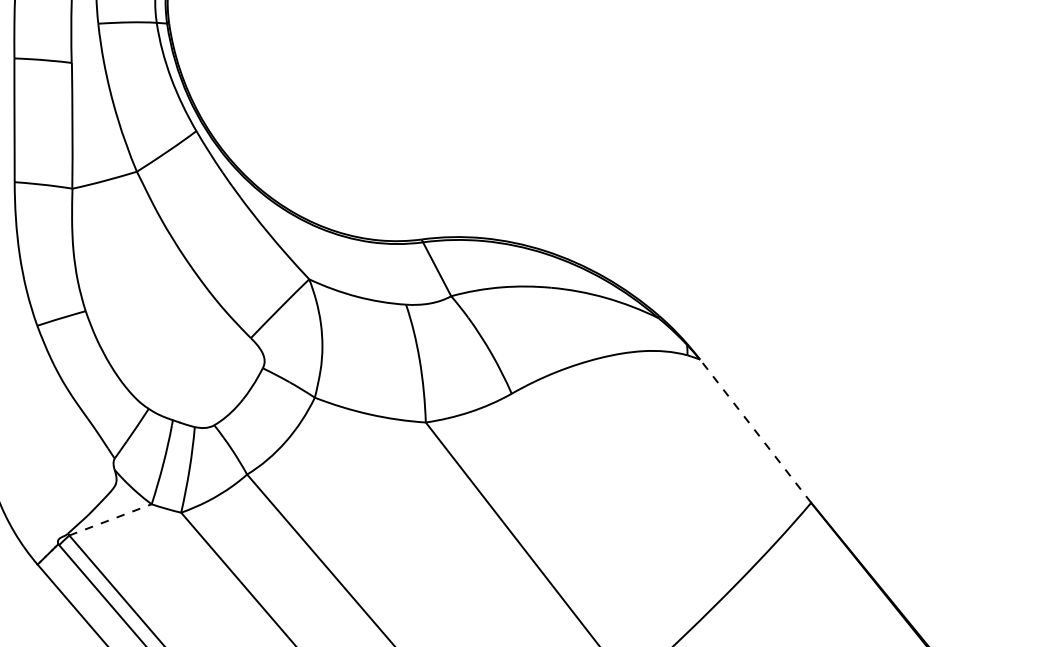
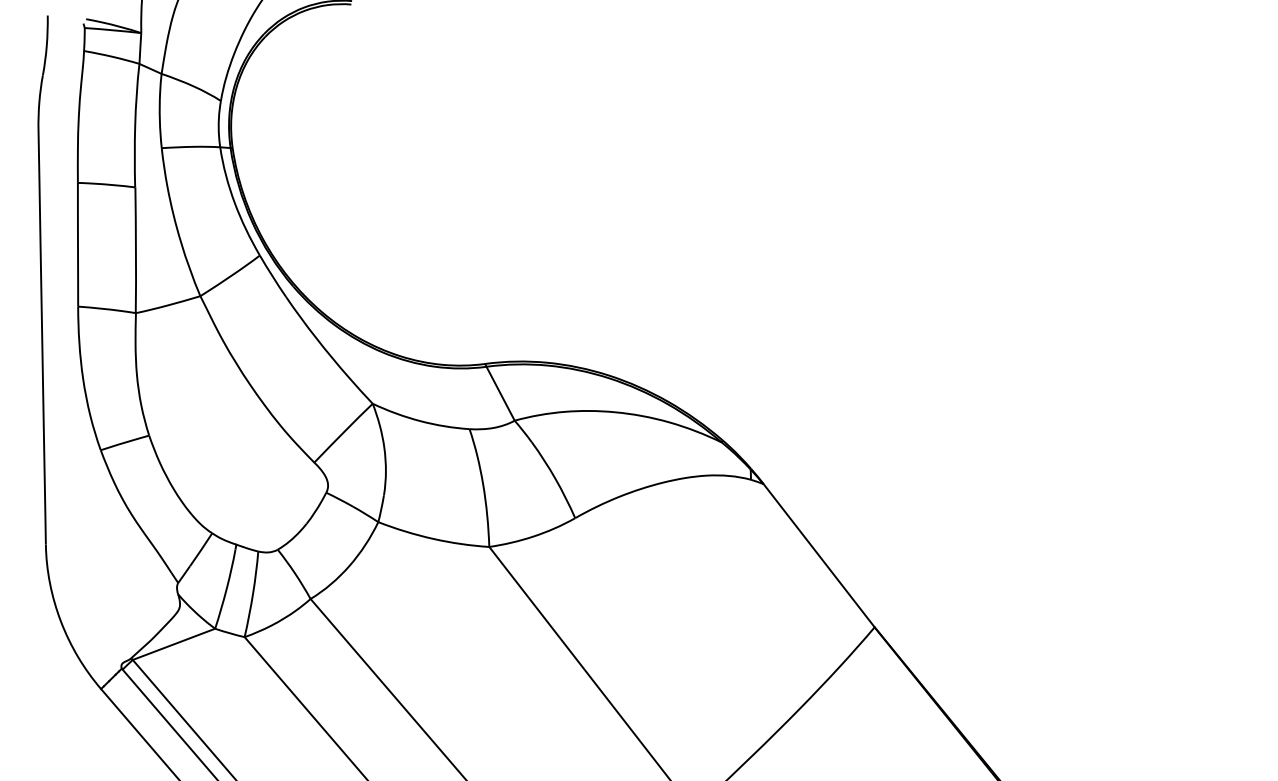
line: (756, 431) -> (819, 555), dashed -> solid
line: (111, 520) -> (174, 644), dashed -> solid

